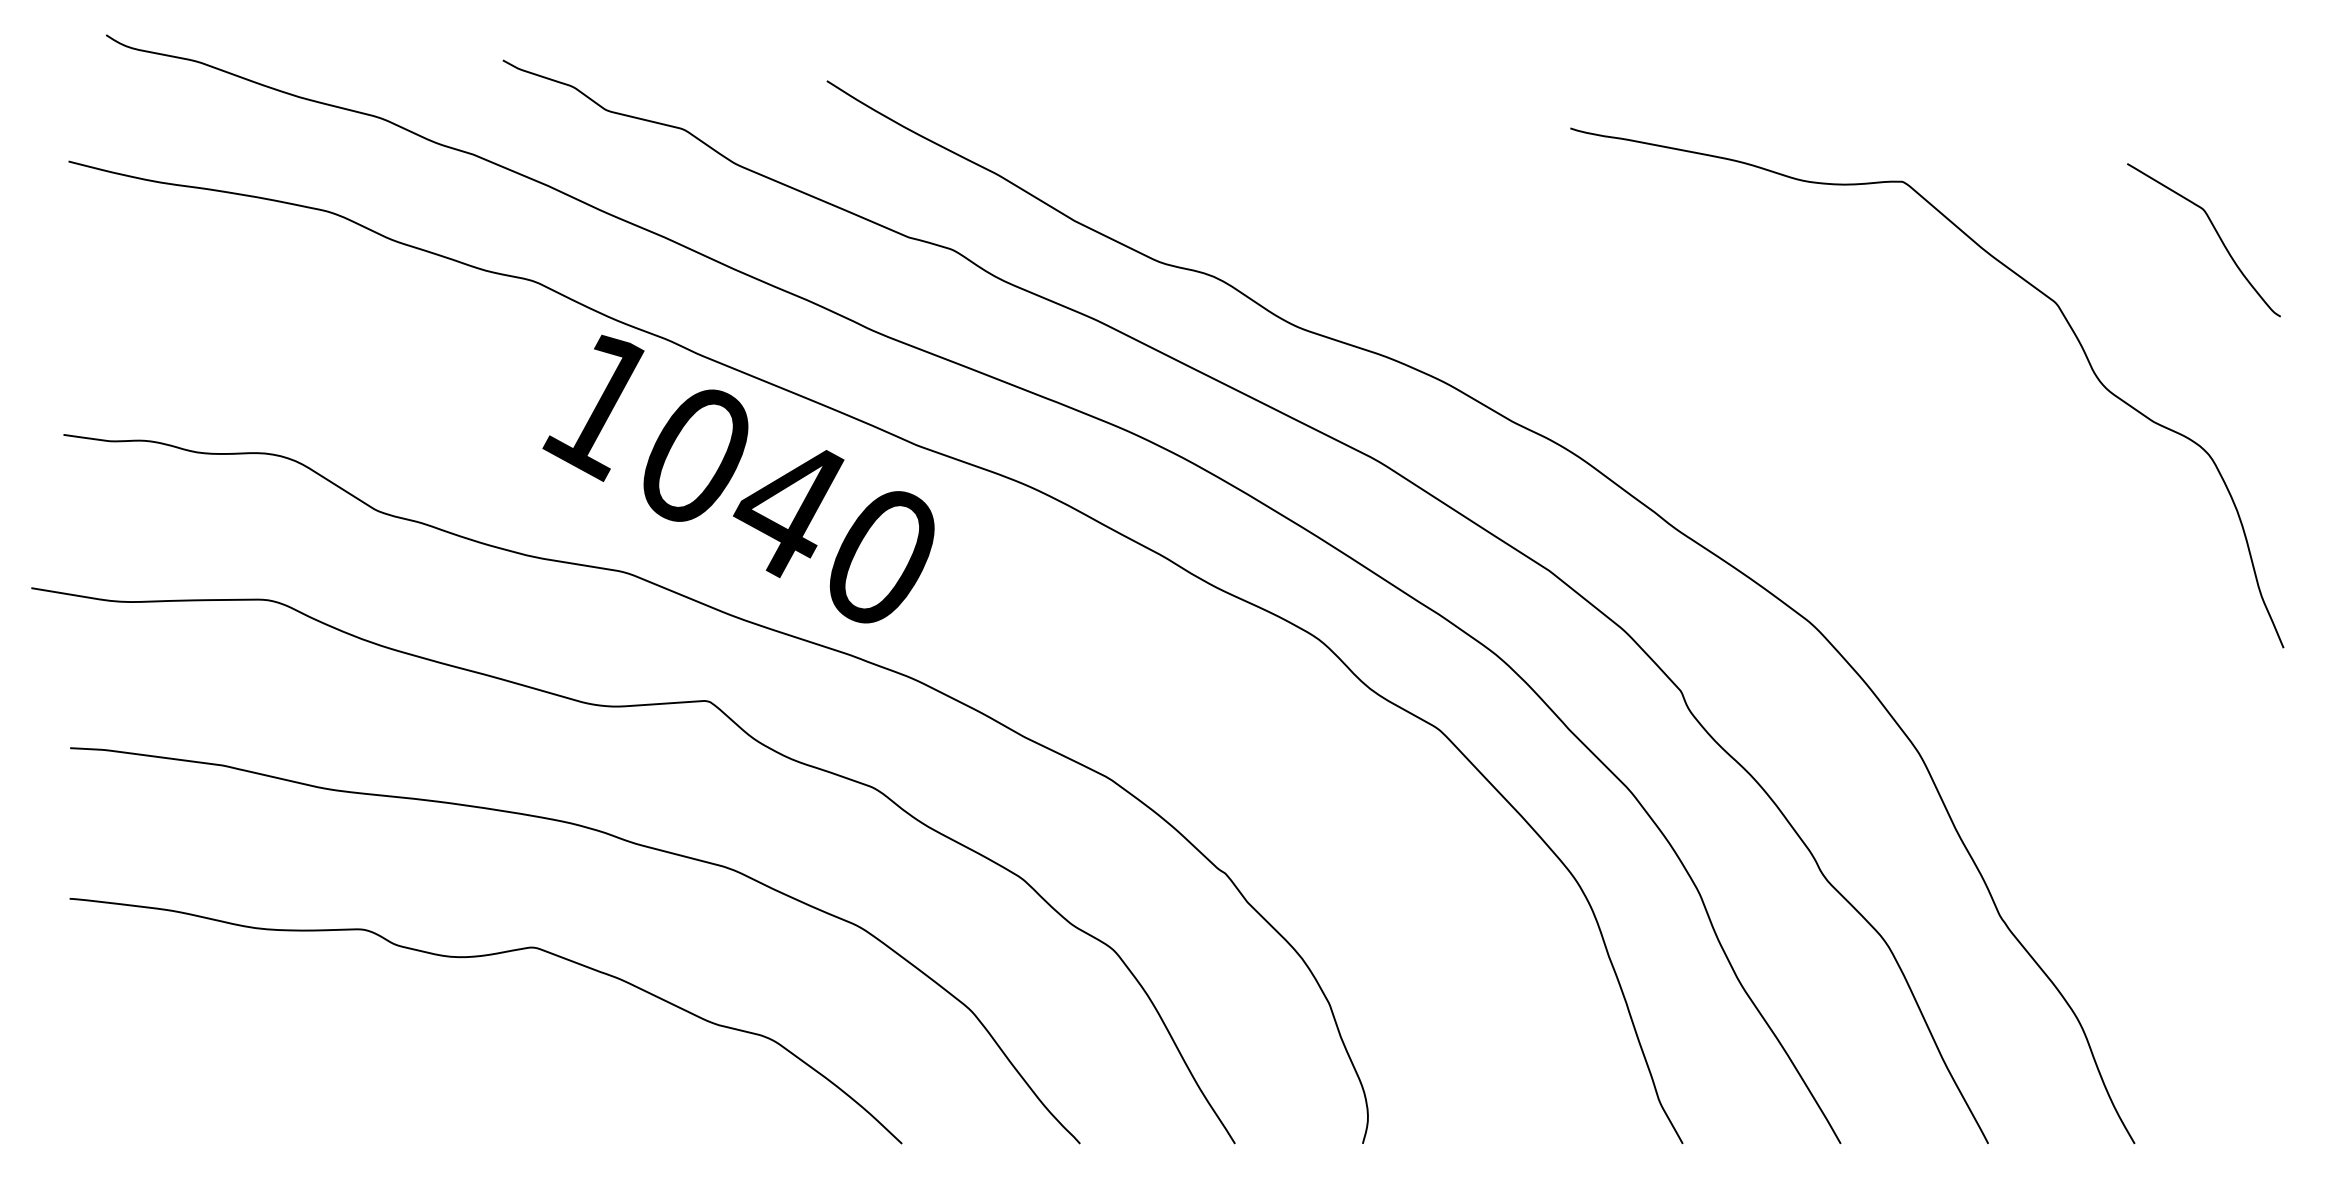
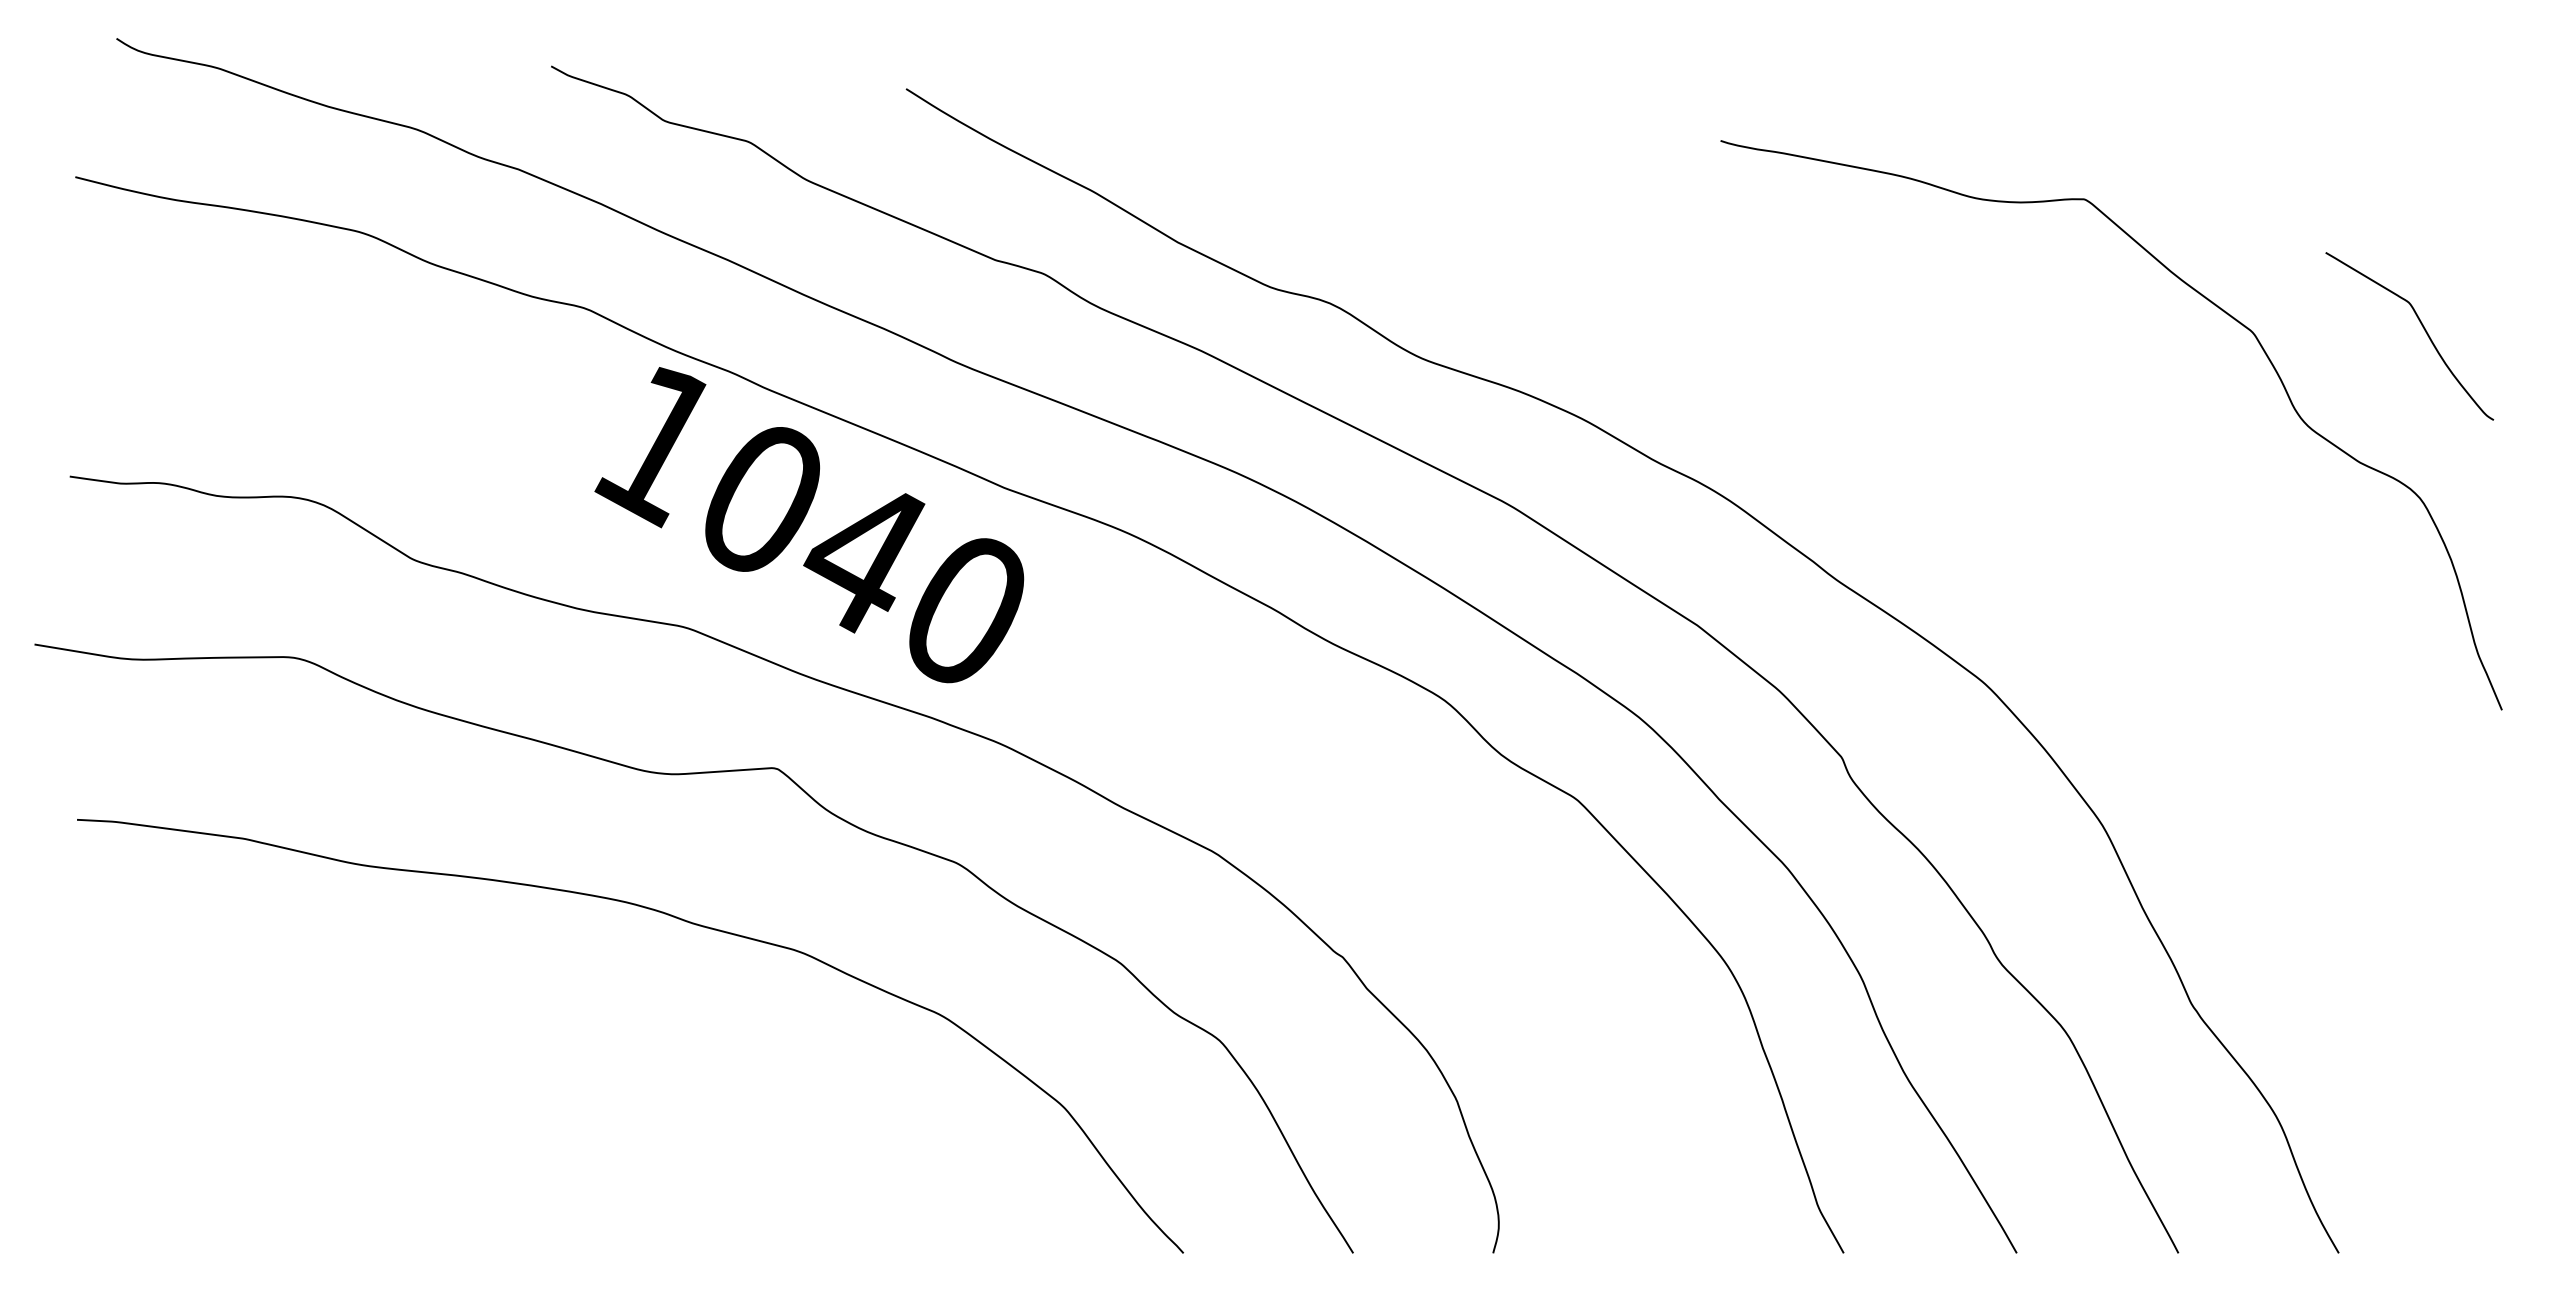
curve: (2216, 233) -> (2423, 329), moved
curve: (483, 956) -> (529, 1048), removed

